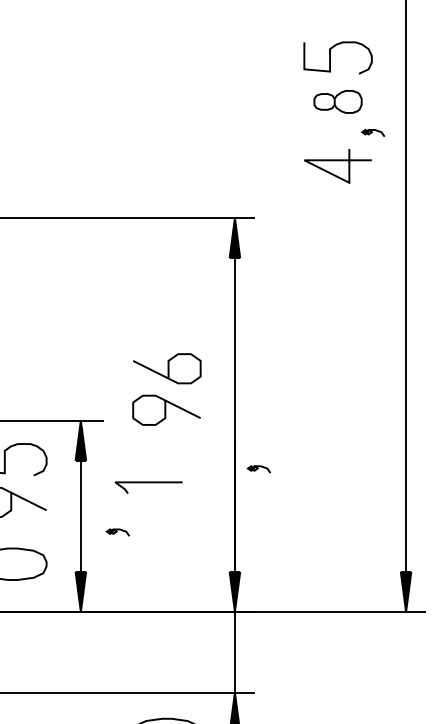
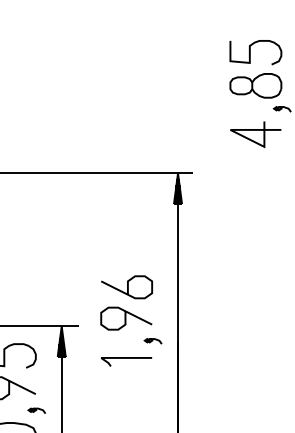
part: (337, 101) -> (255, 85), size x1.43
part: (258, 469) -> (152, 341), moved
line: (148, 483) -> (126, 358), moved
part: (117, 532) -> (36, 410), moved

